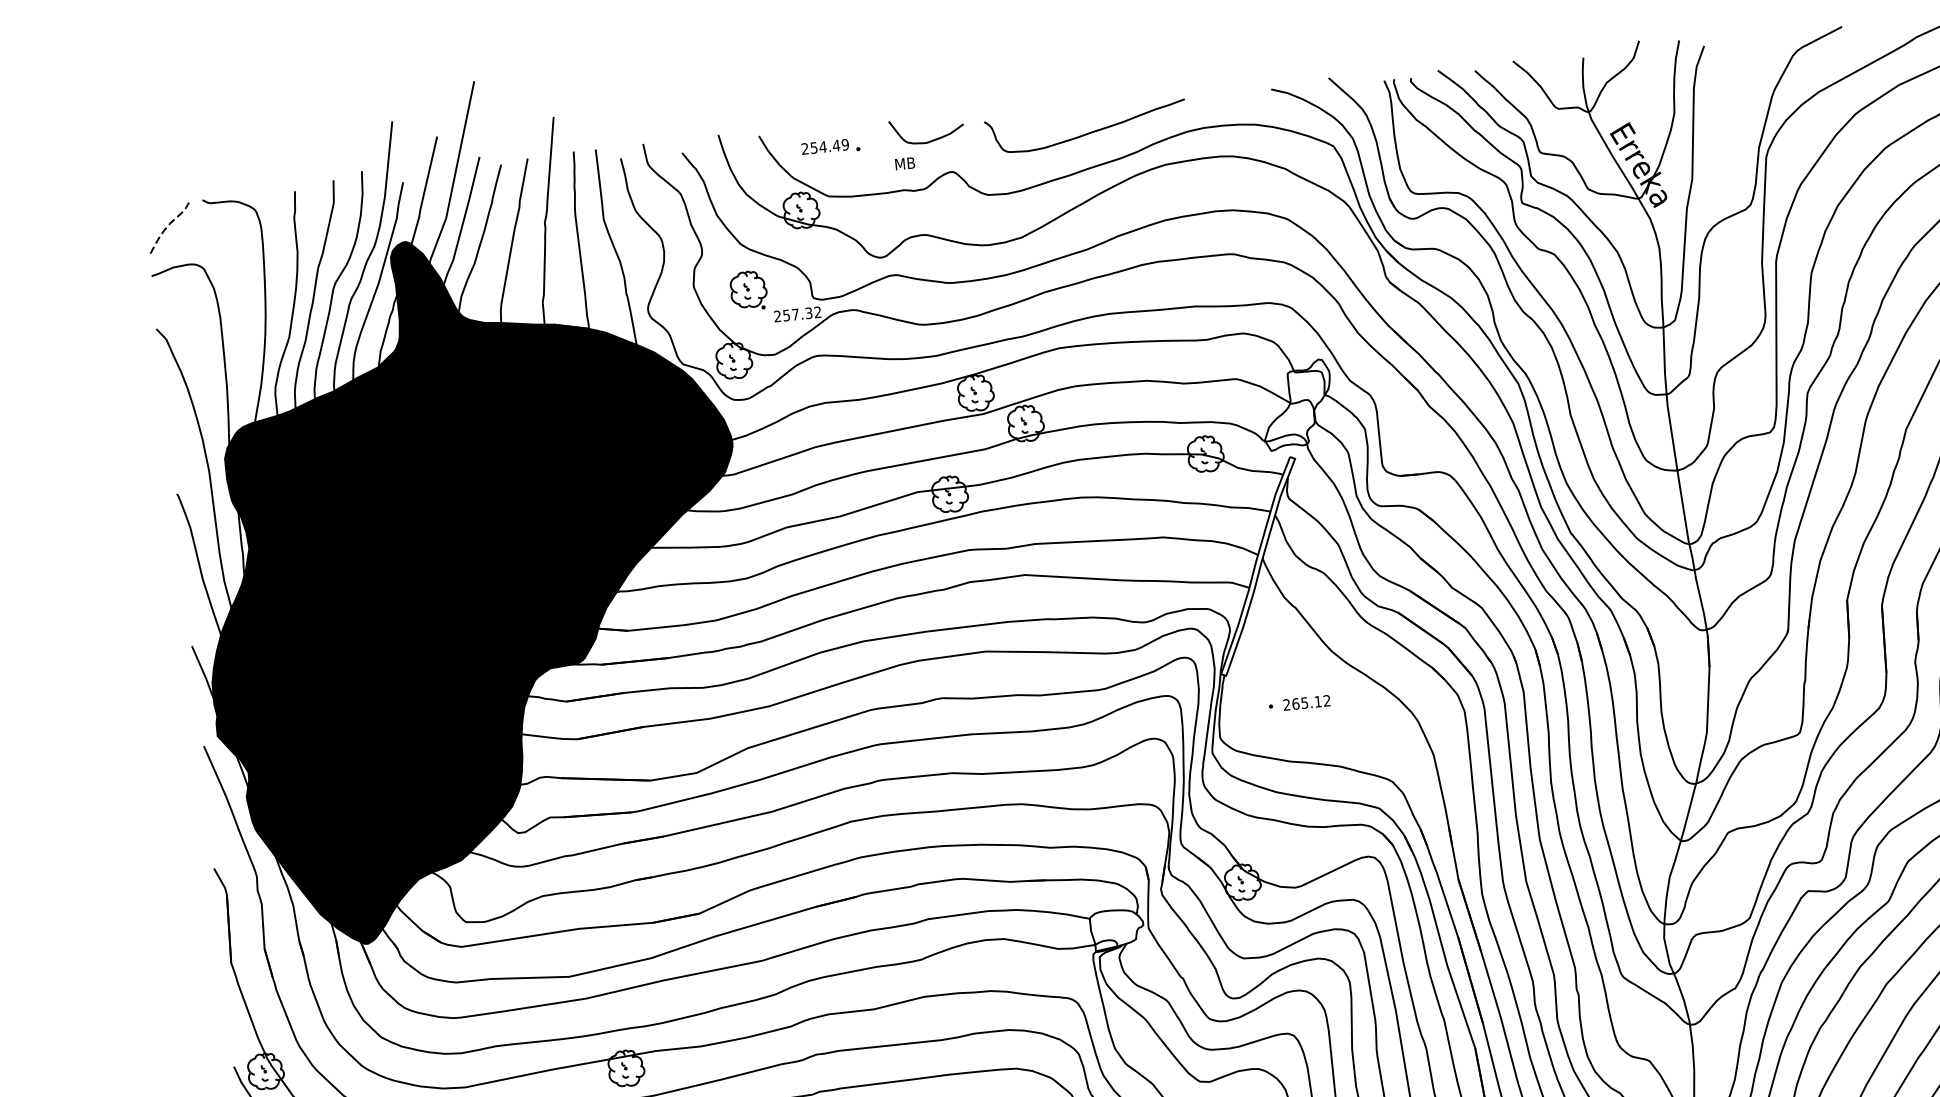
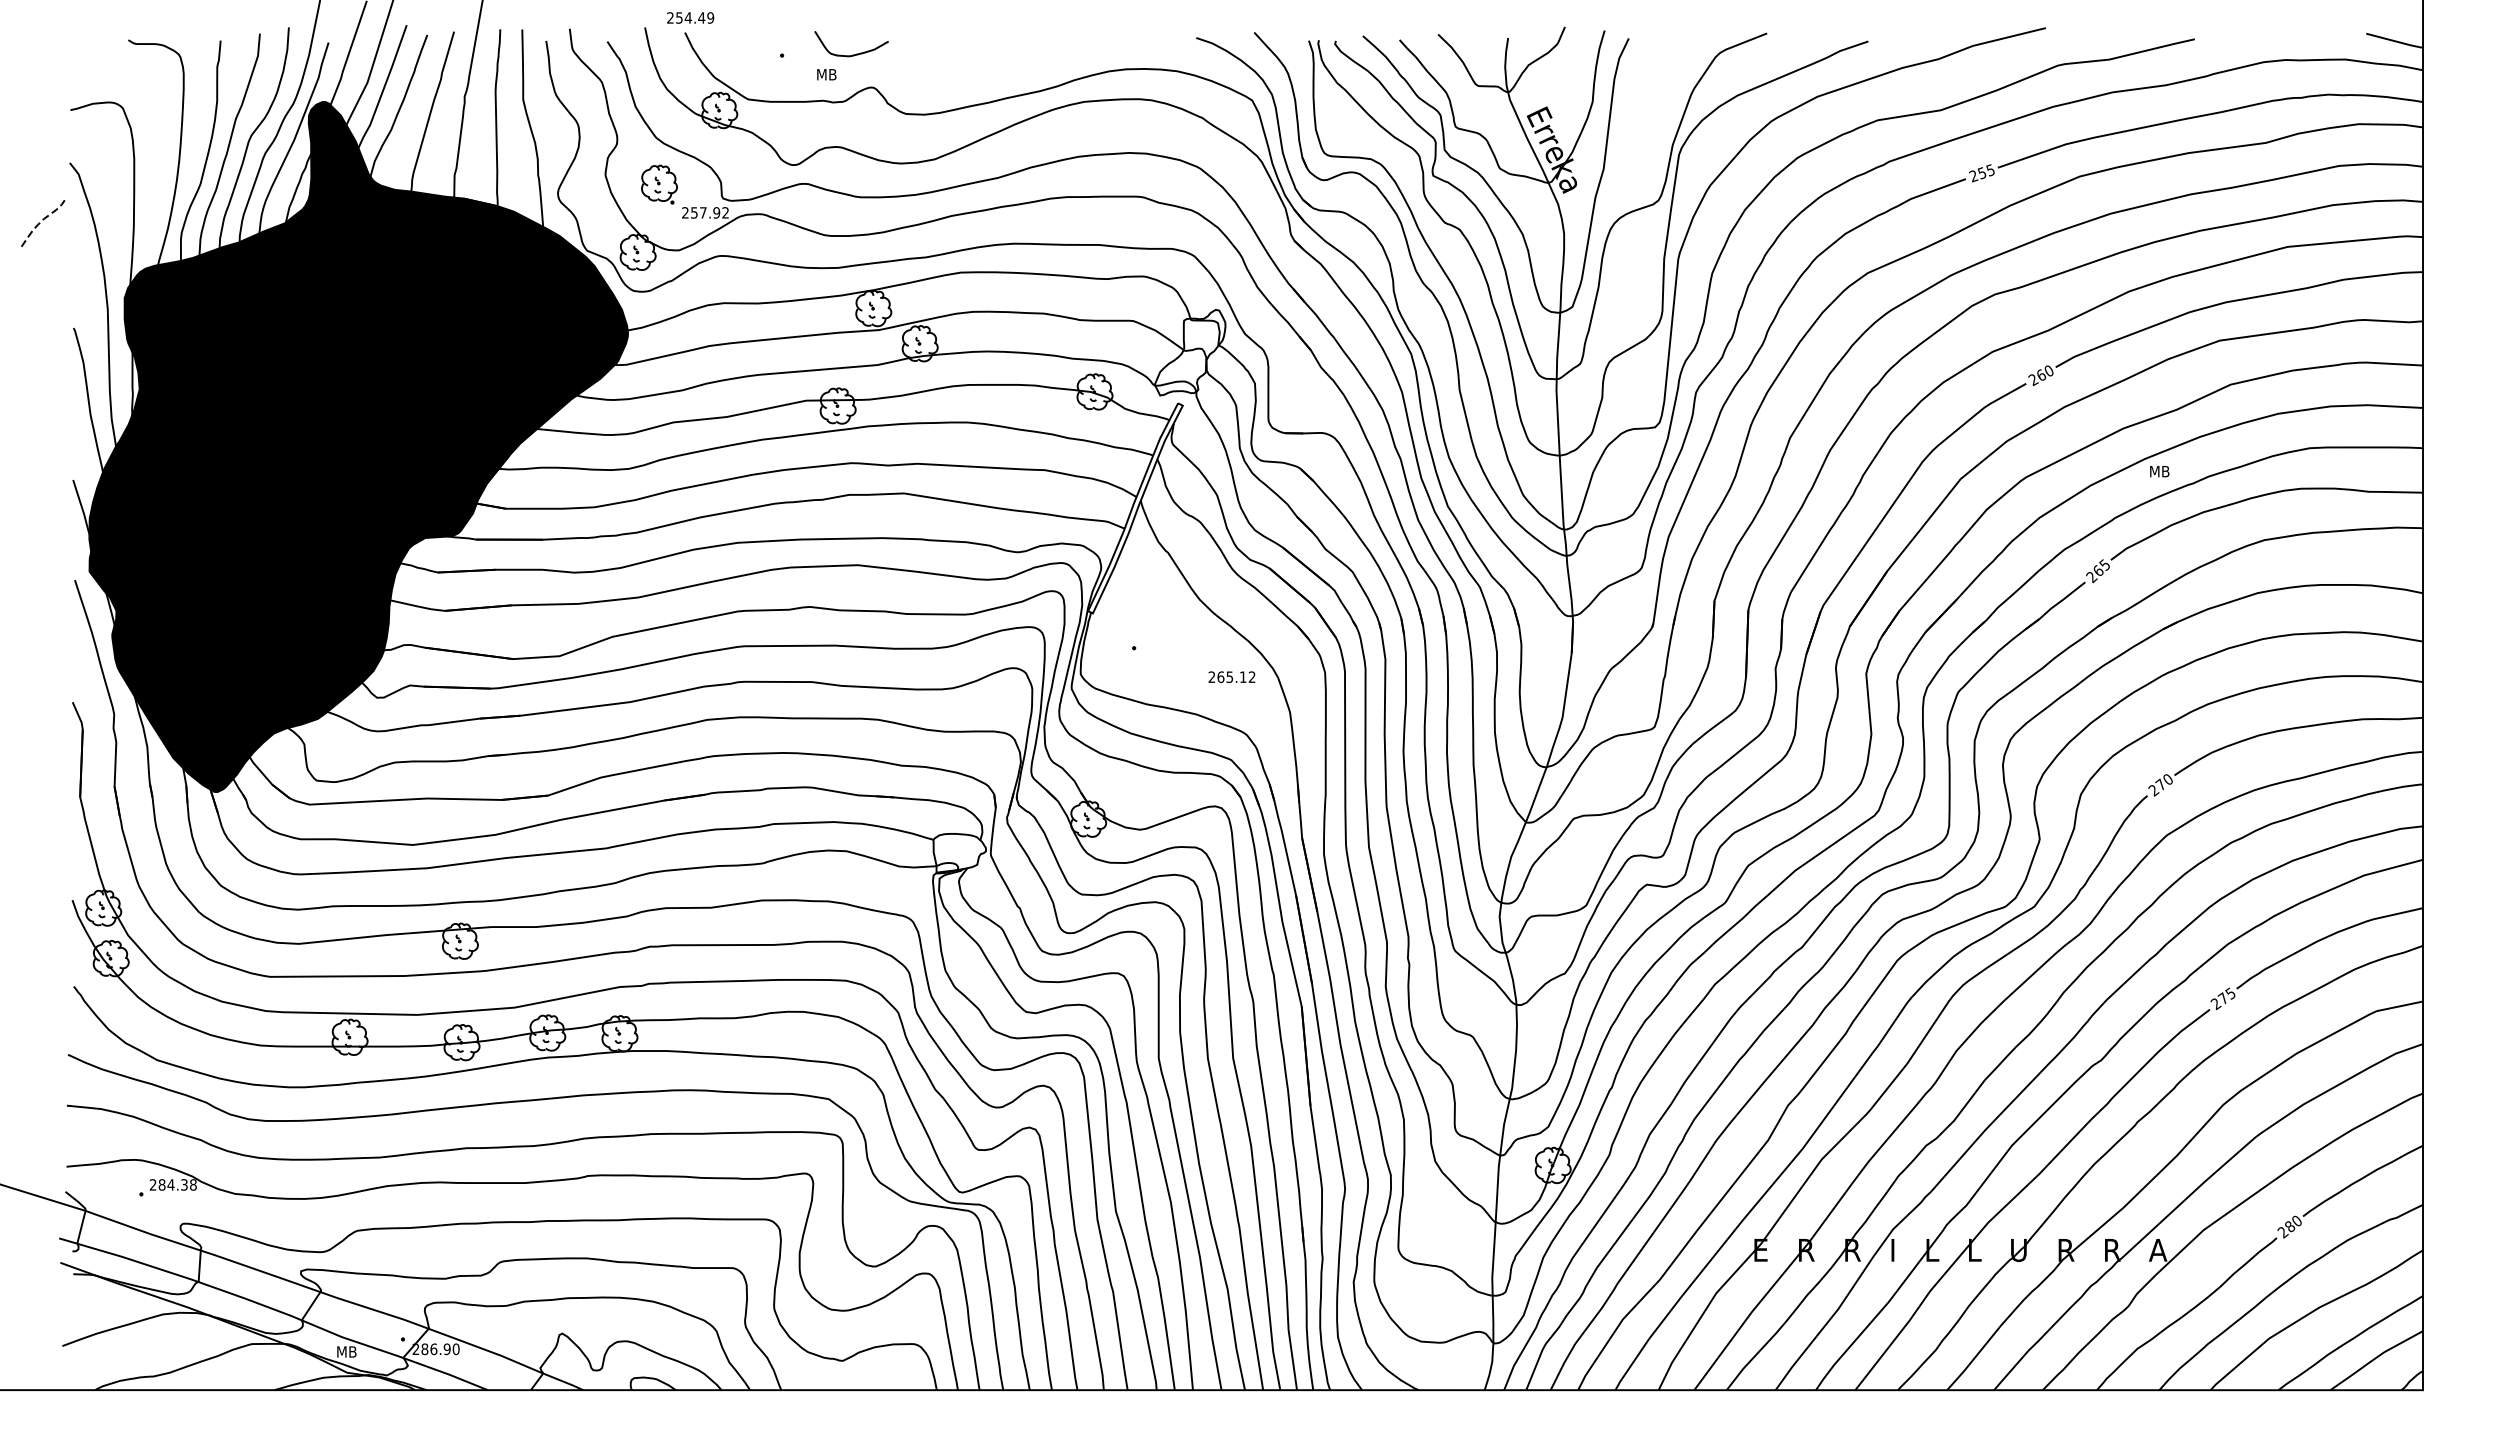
curve: (1086, 132) -> (1009, 62), removed
text: (825, 146) -> (690, 17), moved
curve: (169, 225) -> (43, 220), moved
text: (808, 312) -> (716, 212), 257.32 -> 257.92
text: (1306, 702) -> (1231, 676), moved

